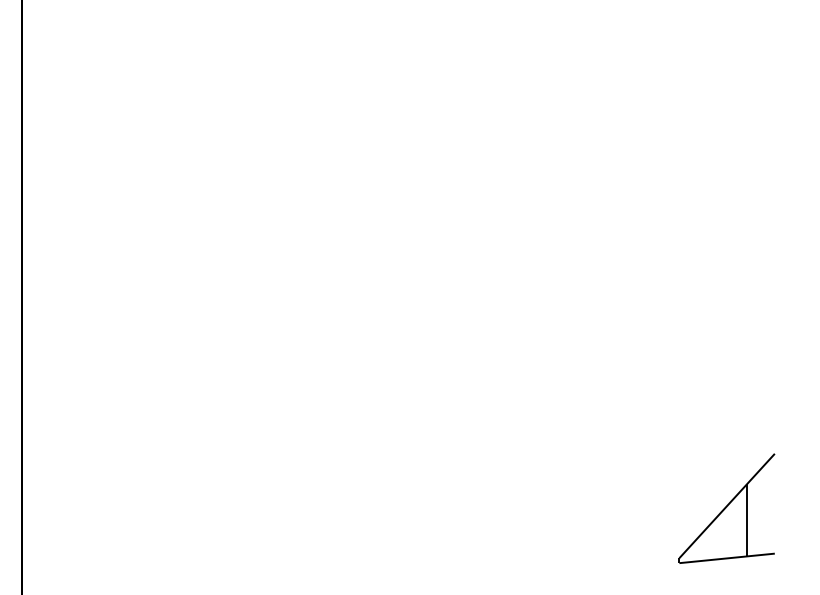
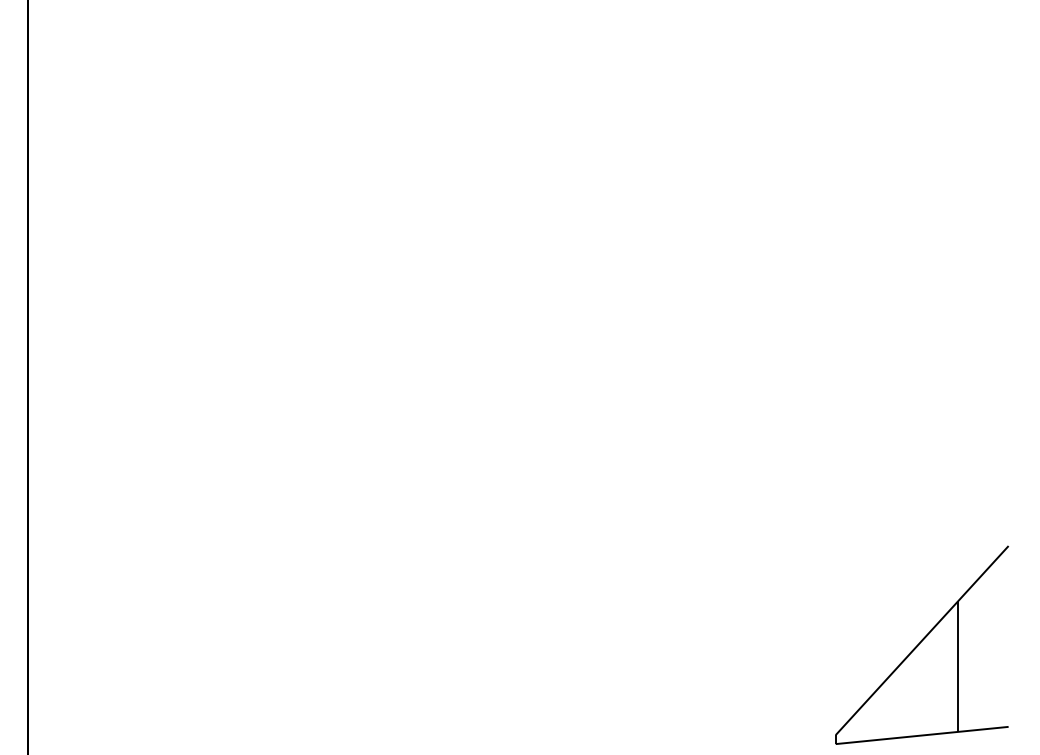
part: (726, 508) -> (921, 644), size x1.43

